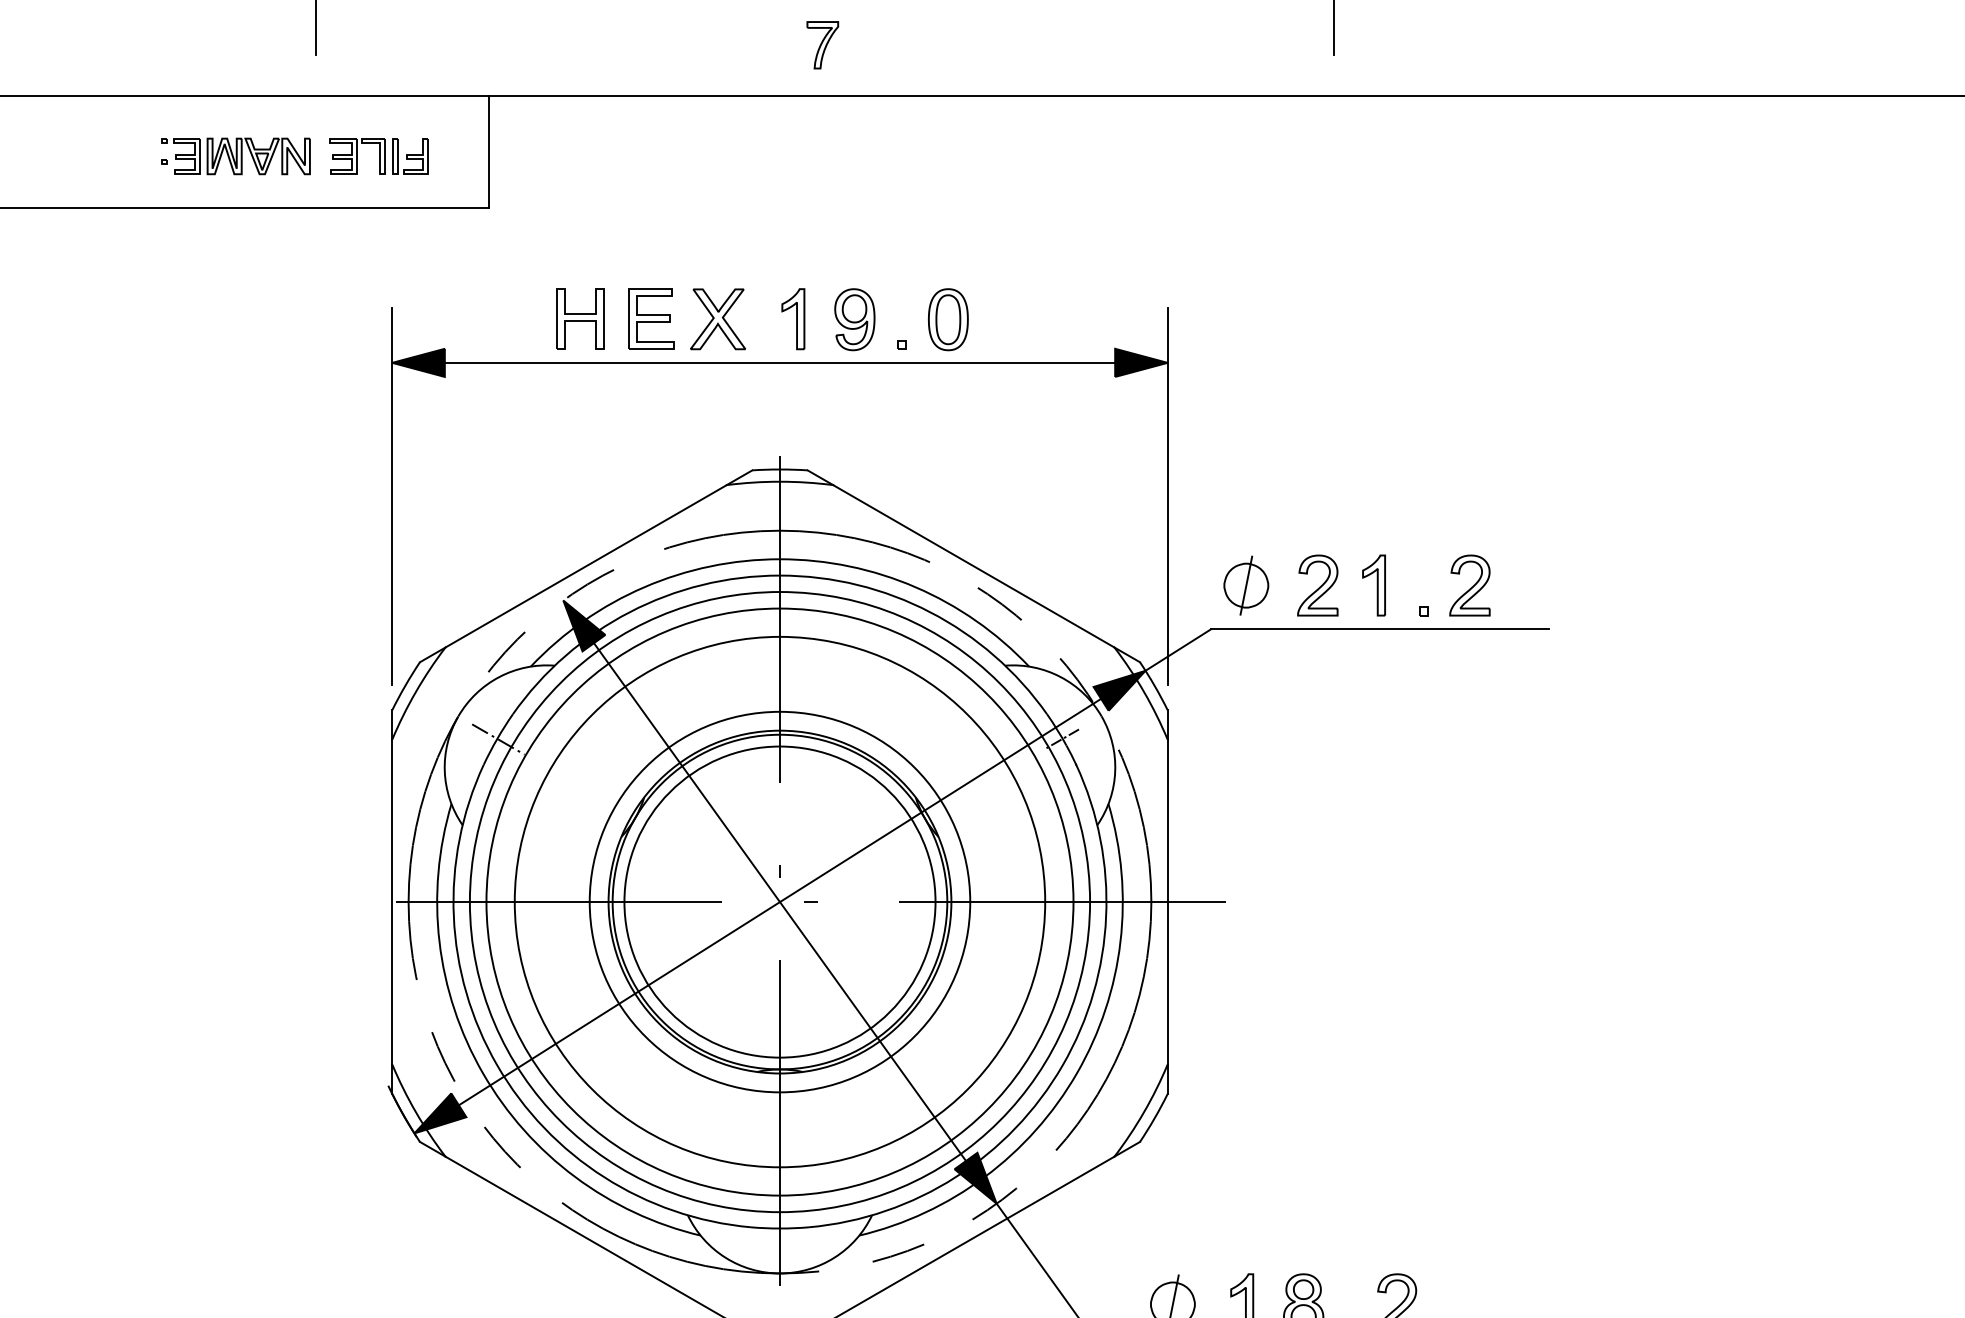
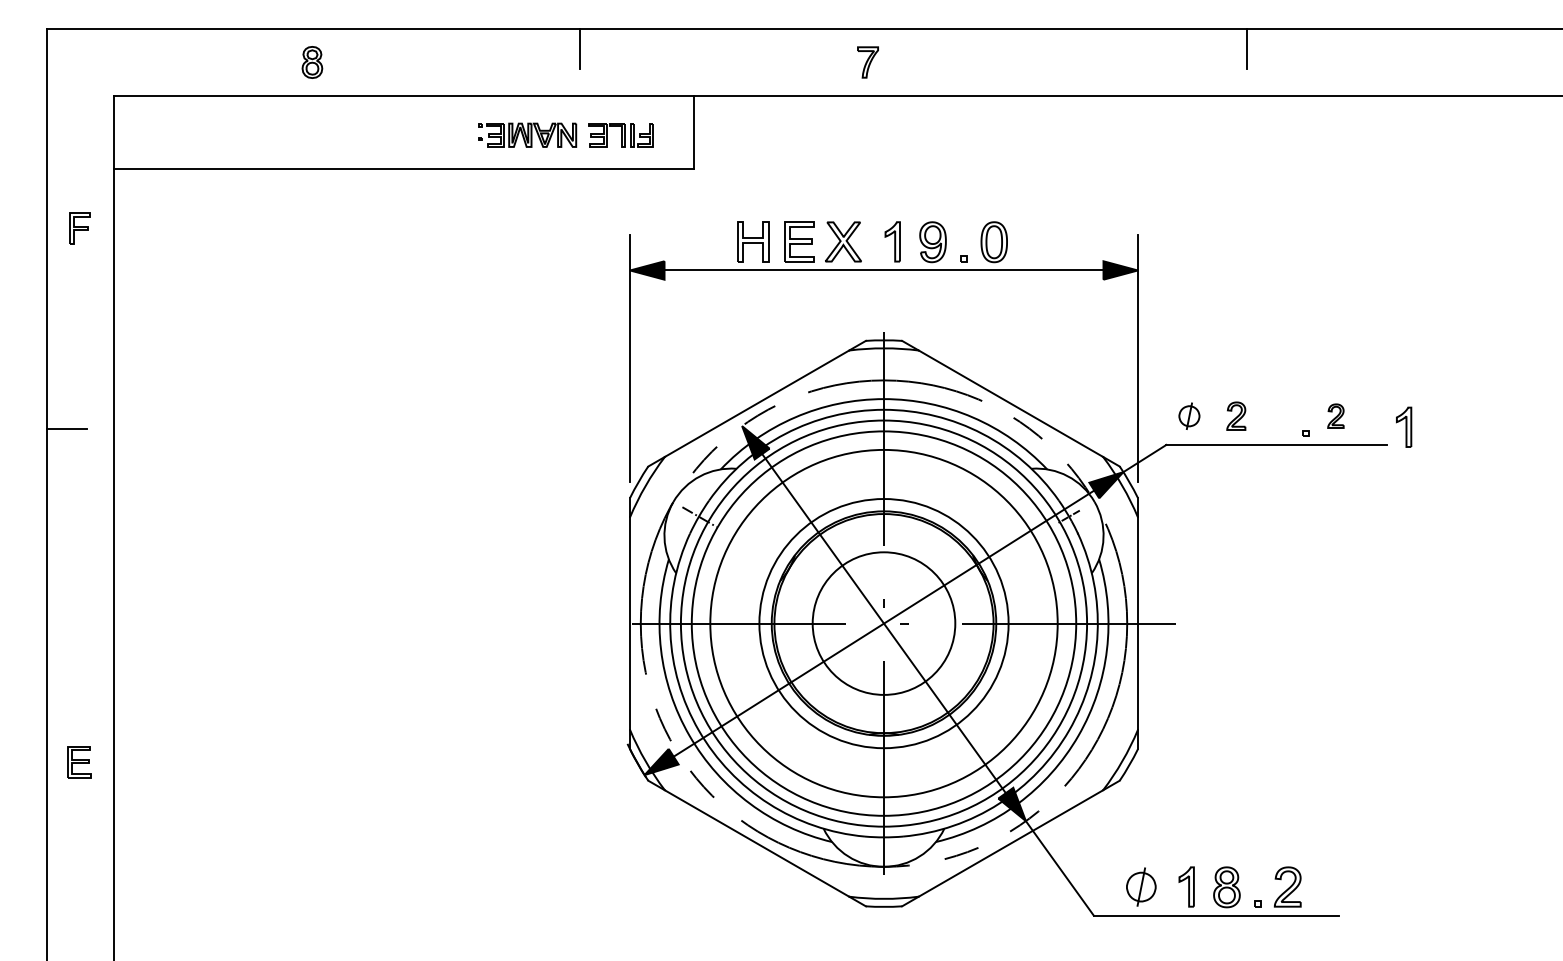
part: (821, 45) -> (867, 62), moved
part: (1246, 584) -> (1189, 415), size x0.7
part: (1318, 584) -> (1236, 415), size x0.7
part: (1374, 584) -> (1404, 426), moved
part: (1469, 584) -> (1335, 415), size x0.6
circle: (779, 901) -> (883, 623), size x0.7

